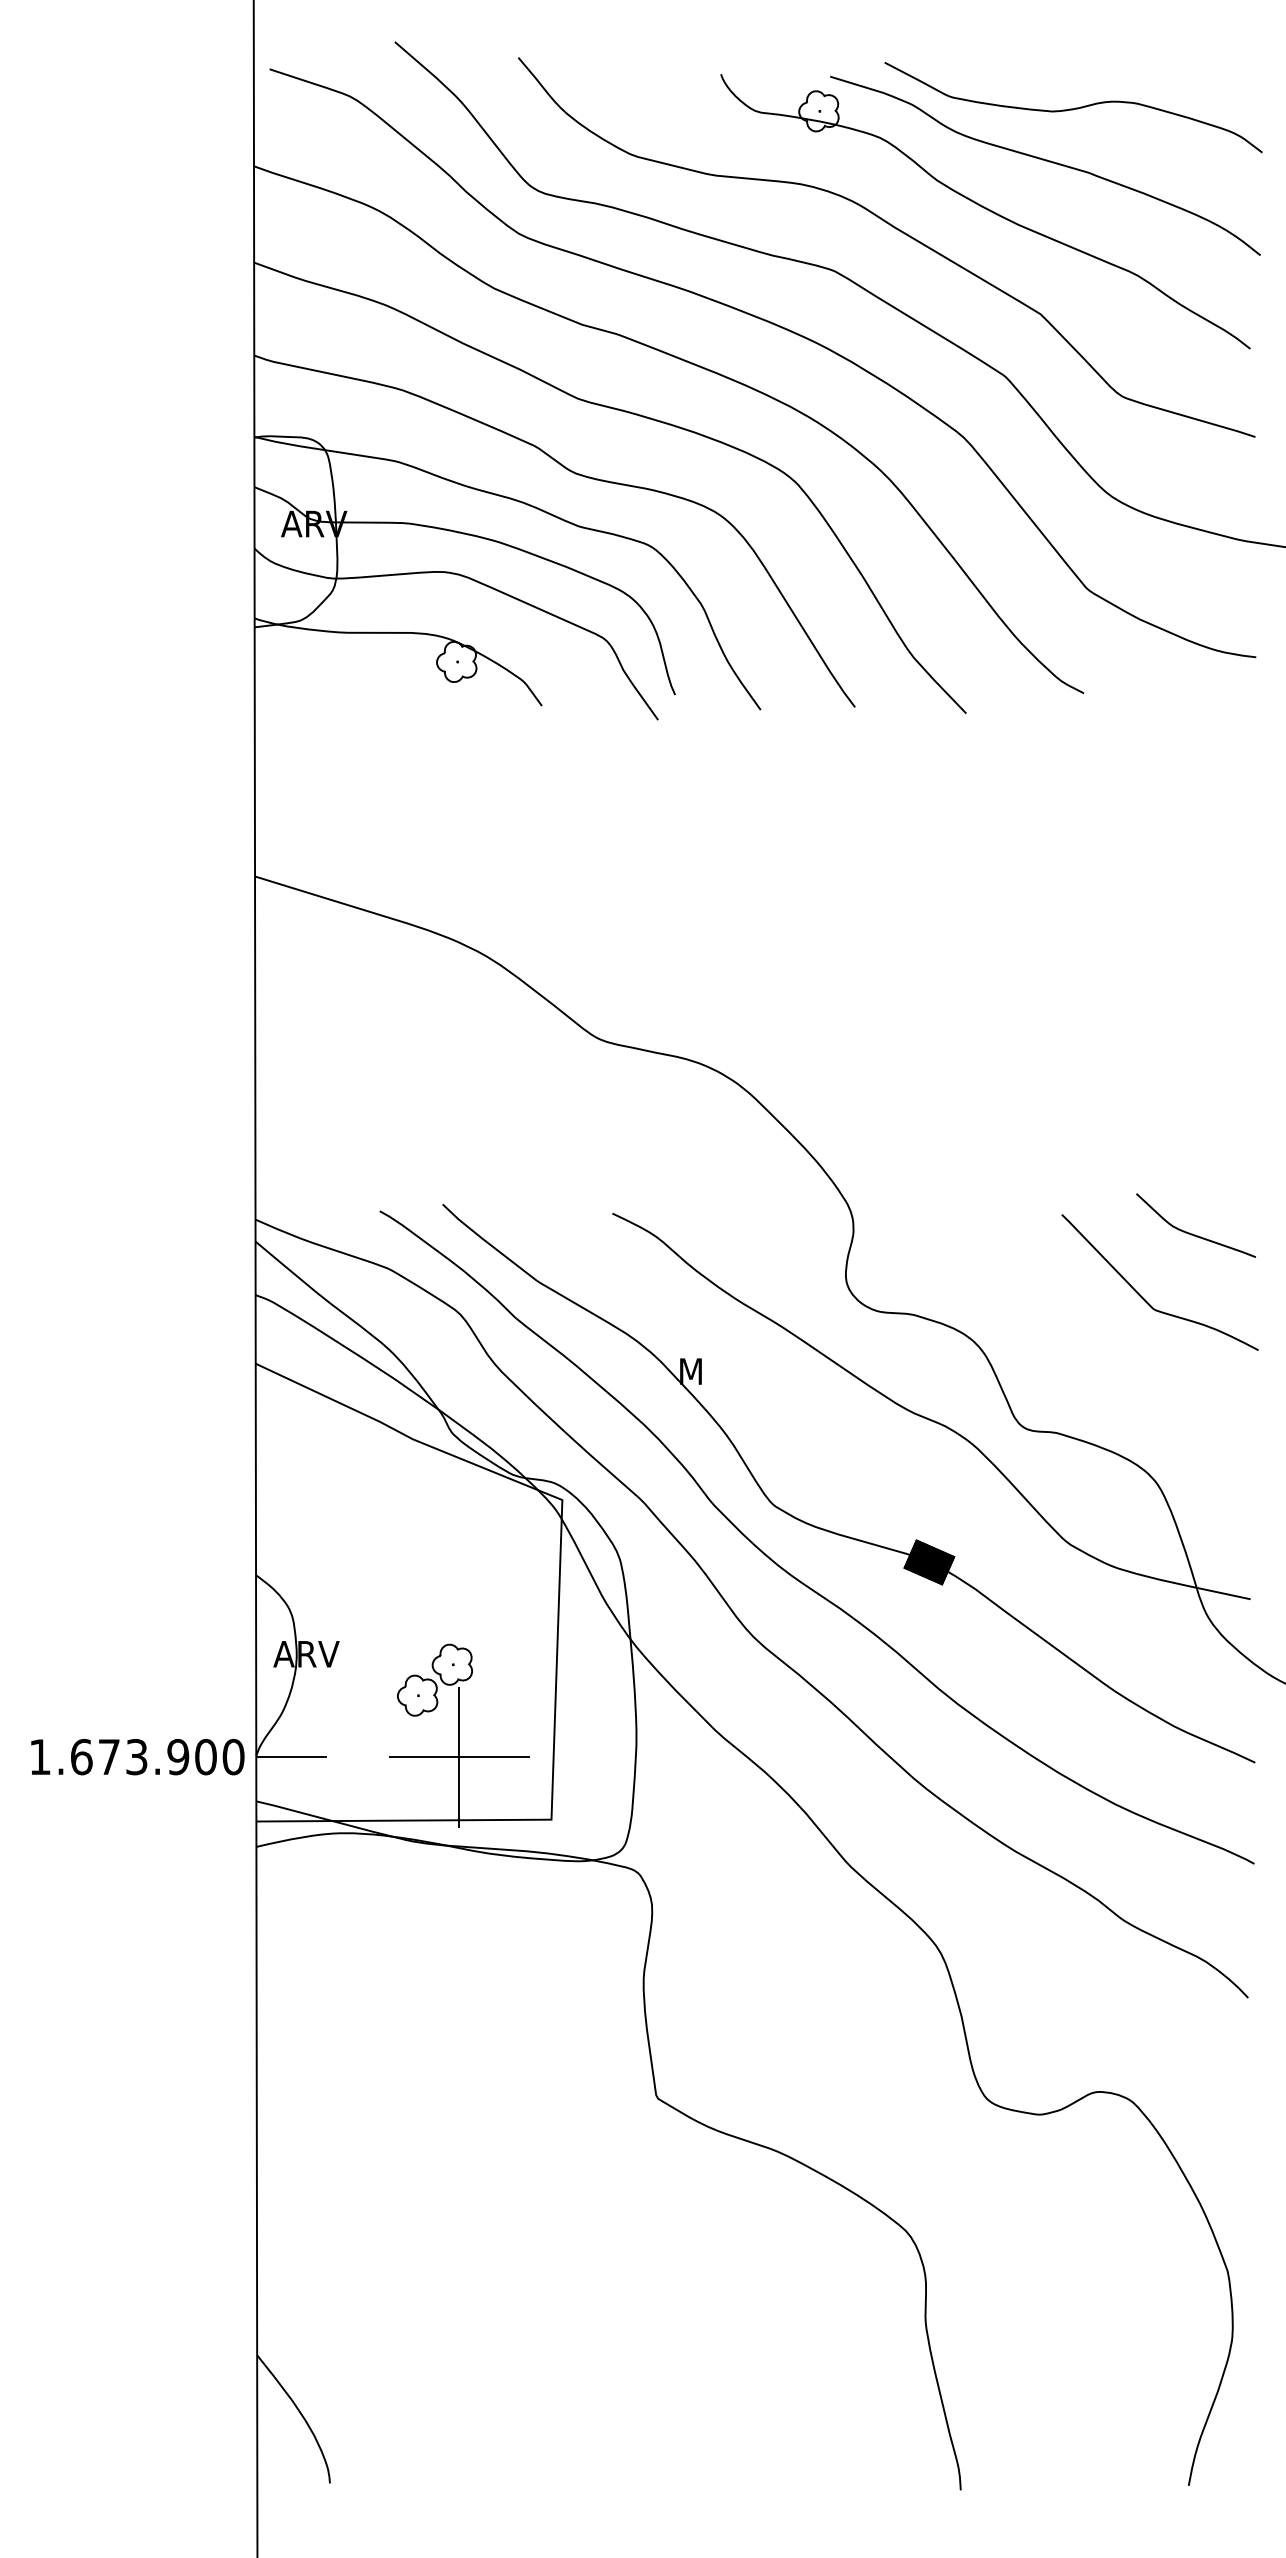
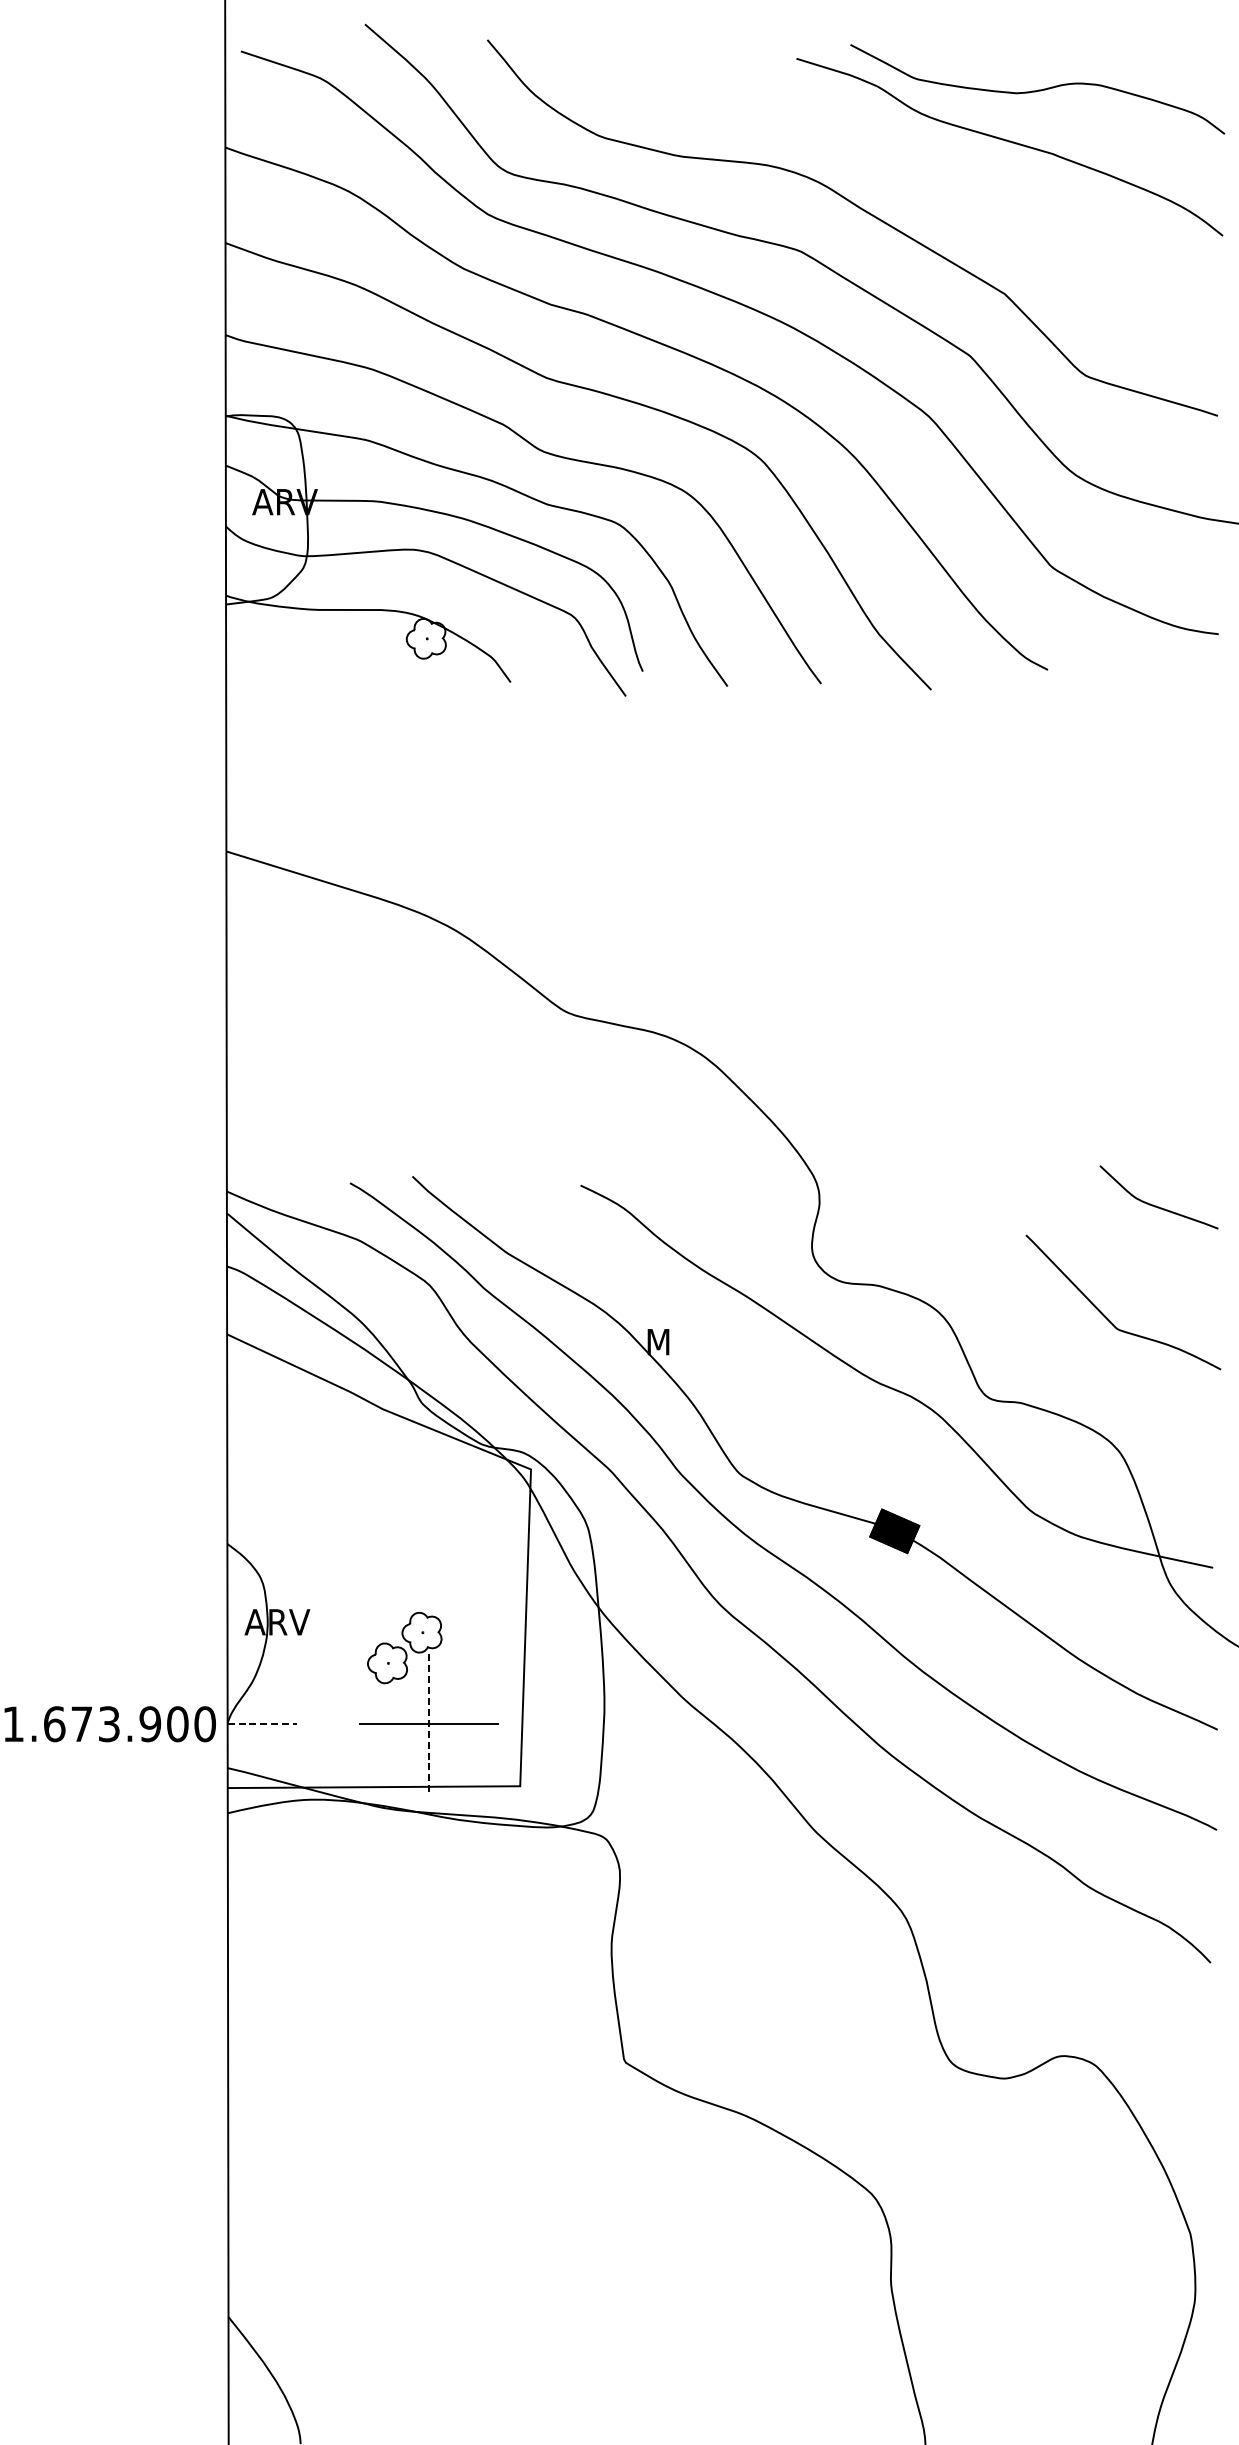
part: (985, 211) -> (950, 192), removed
curve: (1143, 1297) -> (1106, 1317), moved
line: (292, 1757) -> (263, 1724), solid -> dashed
line: (459, 1757) -> (429, 1724), solid -> dashed

